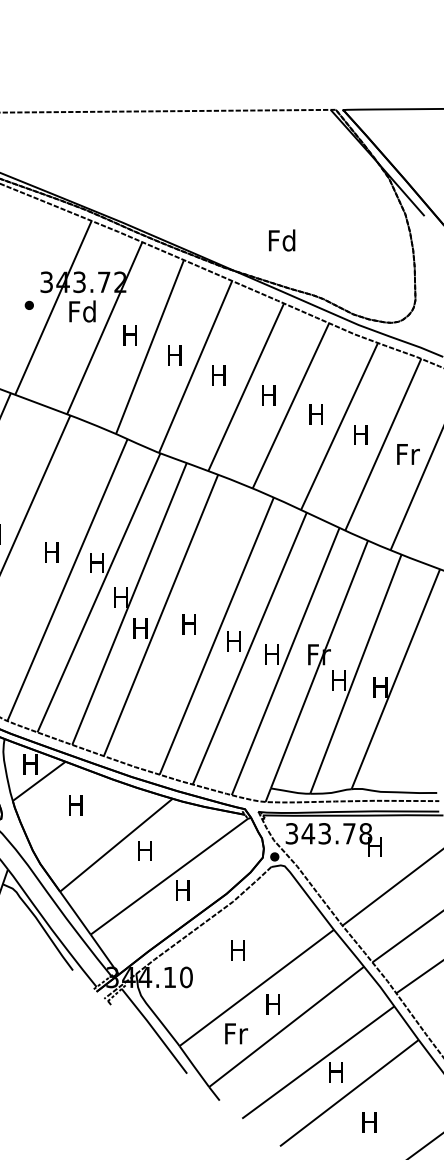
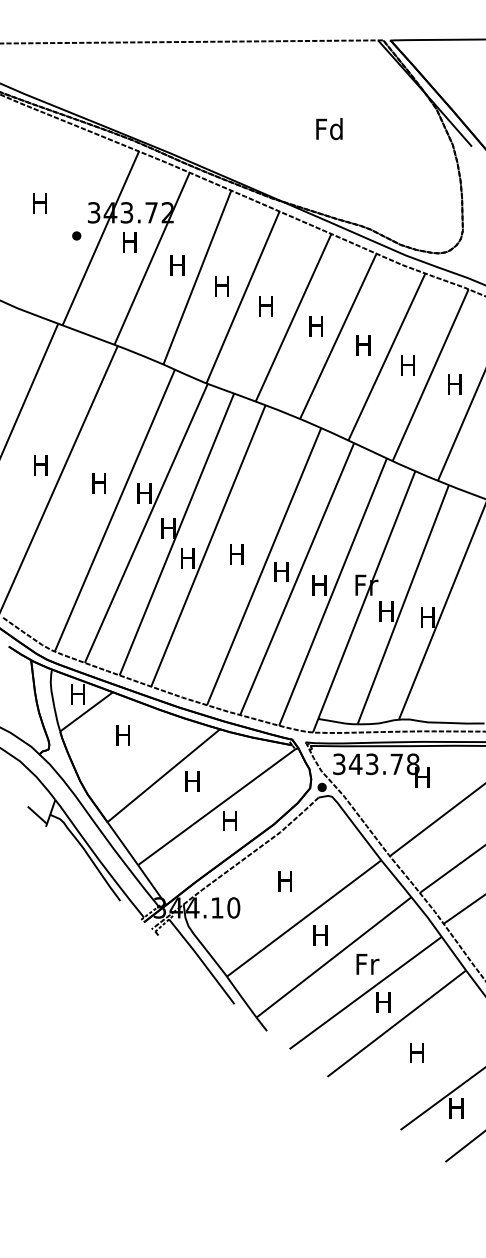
text: (282, 240) -> (329, 129), moved
text: (82, 311) -> (129, 242), Fd -> H
text: (408, 453) -> (455, 384), Fr -> H
text: (236, 1033) -> (367, 964), moved

